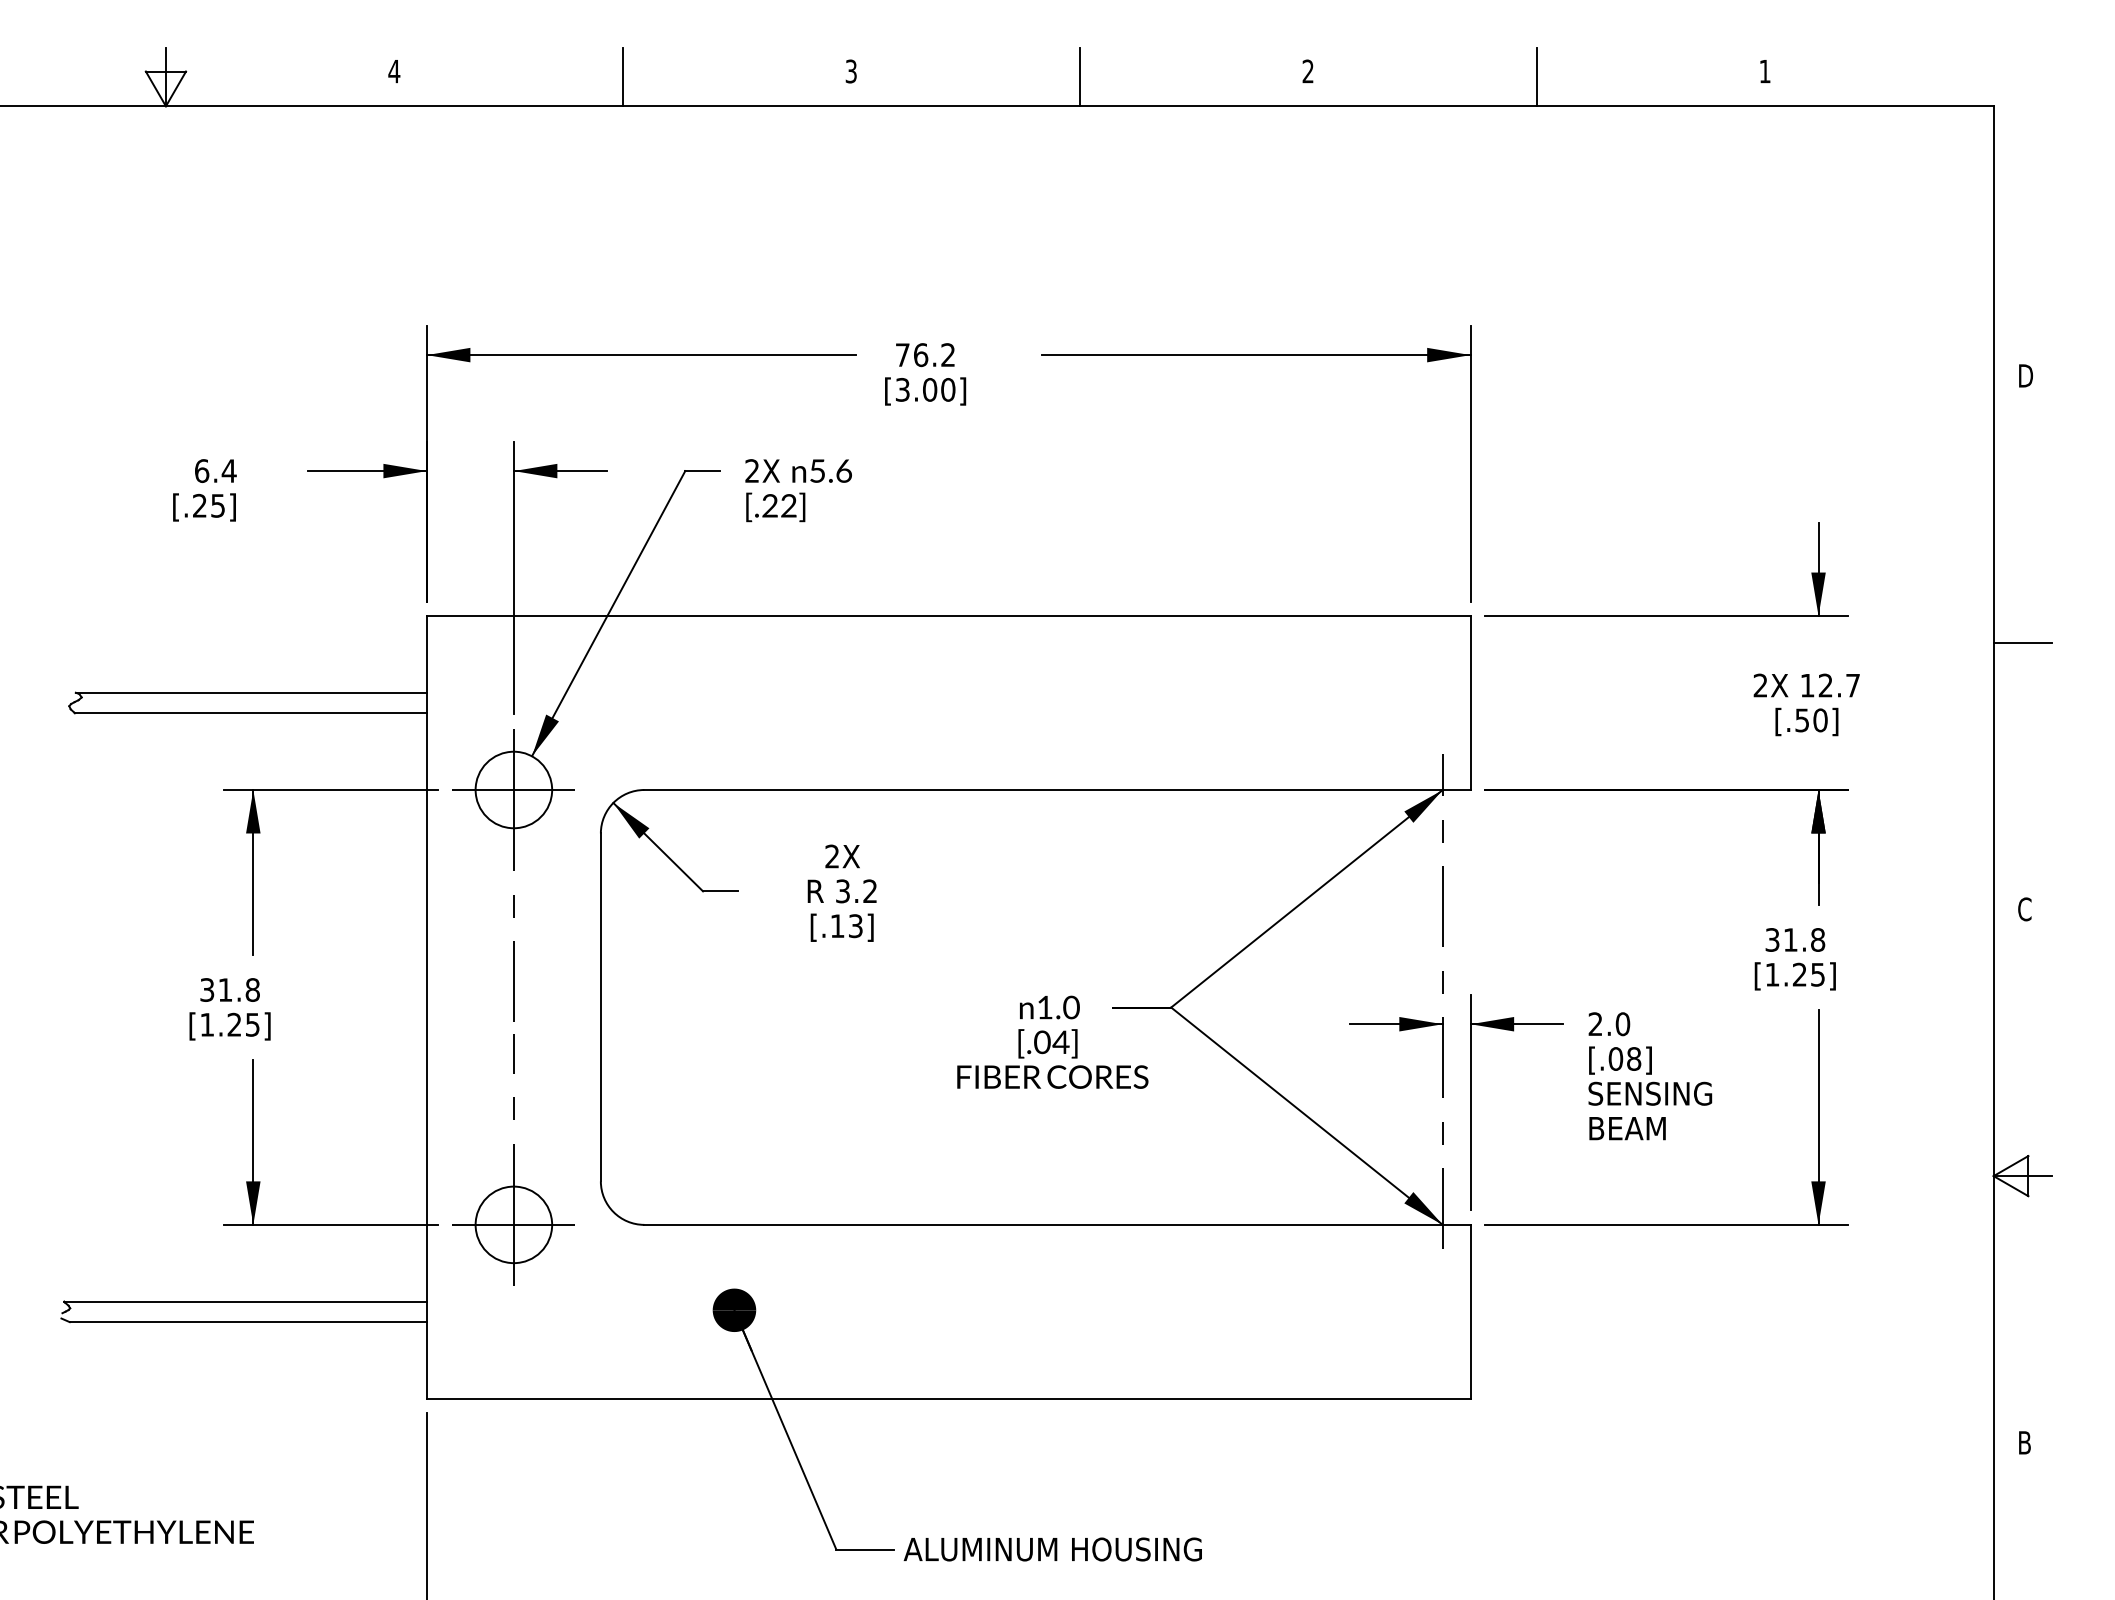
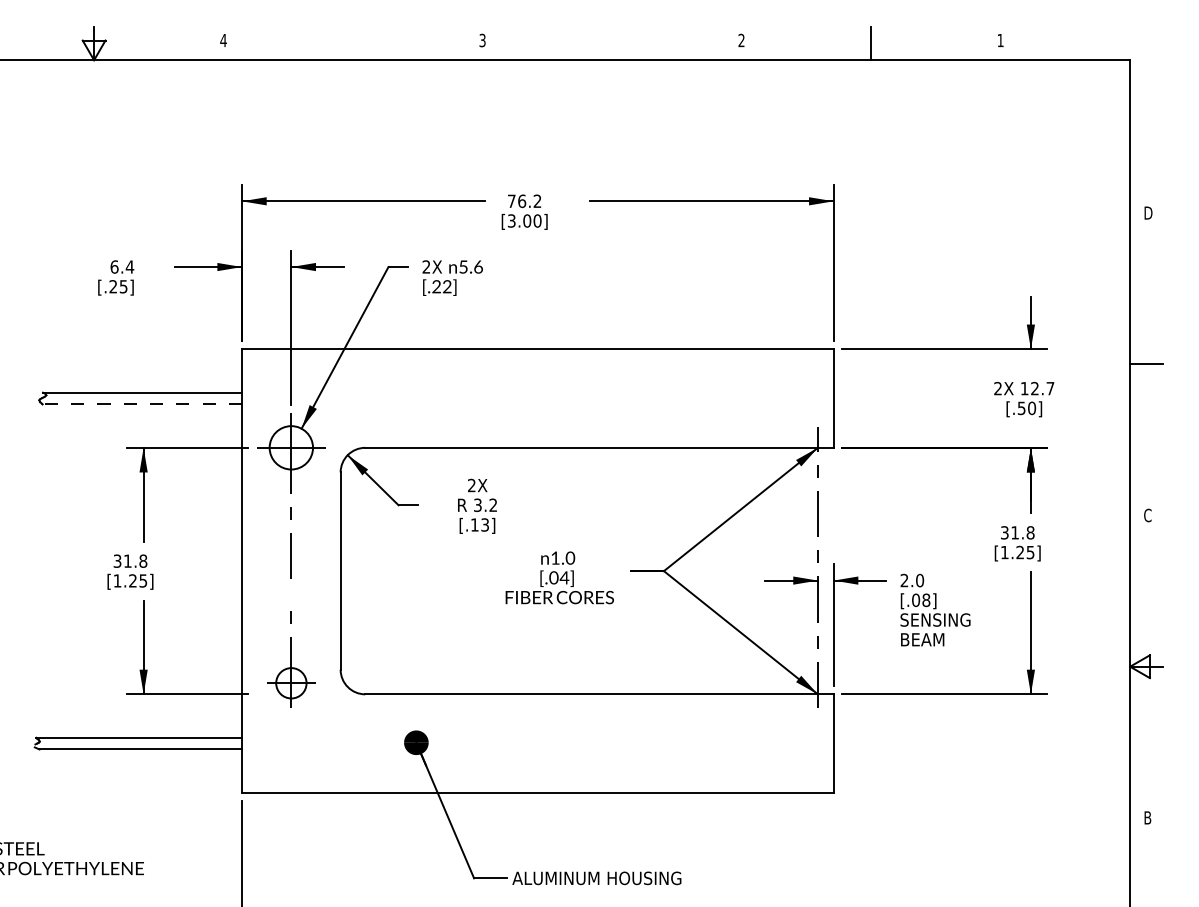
line: (623, 76) -> (353, 43), removed
line: (1080, 76) -> (612, 43), removed
line: (251, 713) -> (142, 404), solid -> dashed
text: (1052, 1041) -> (559, 577), moved
part: (514, 1159) -> (291, 657), size x0.7

